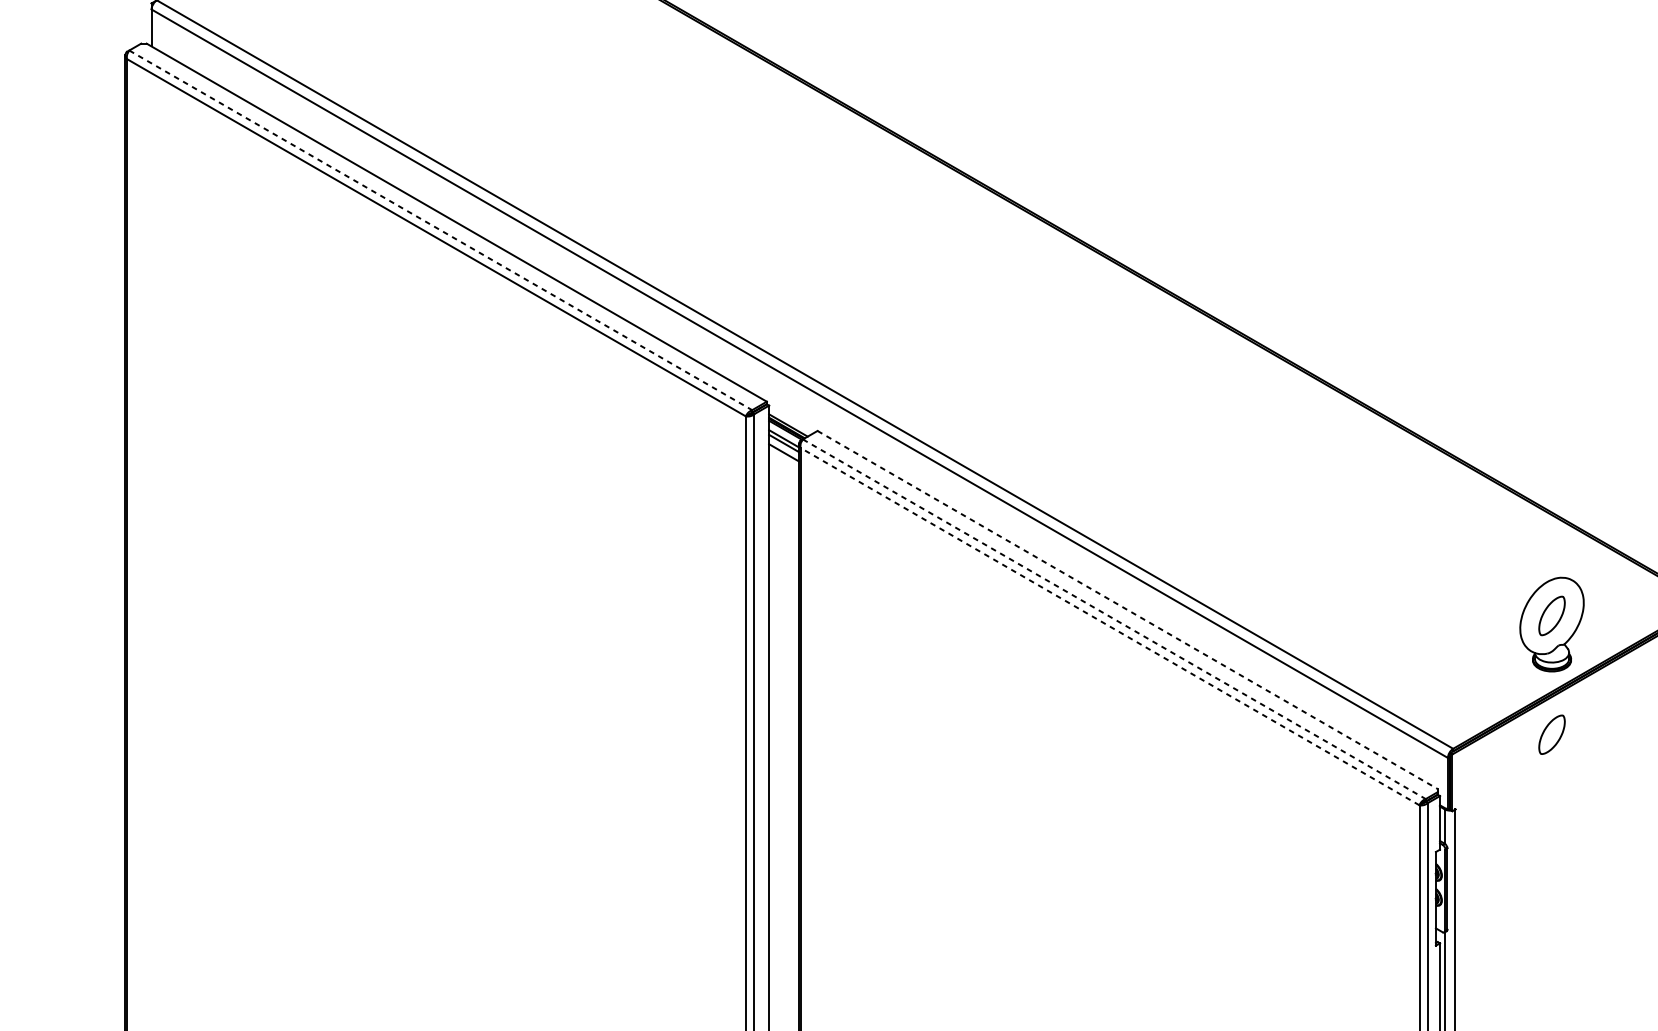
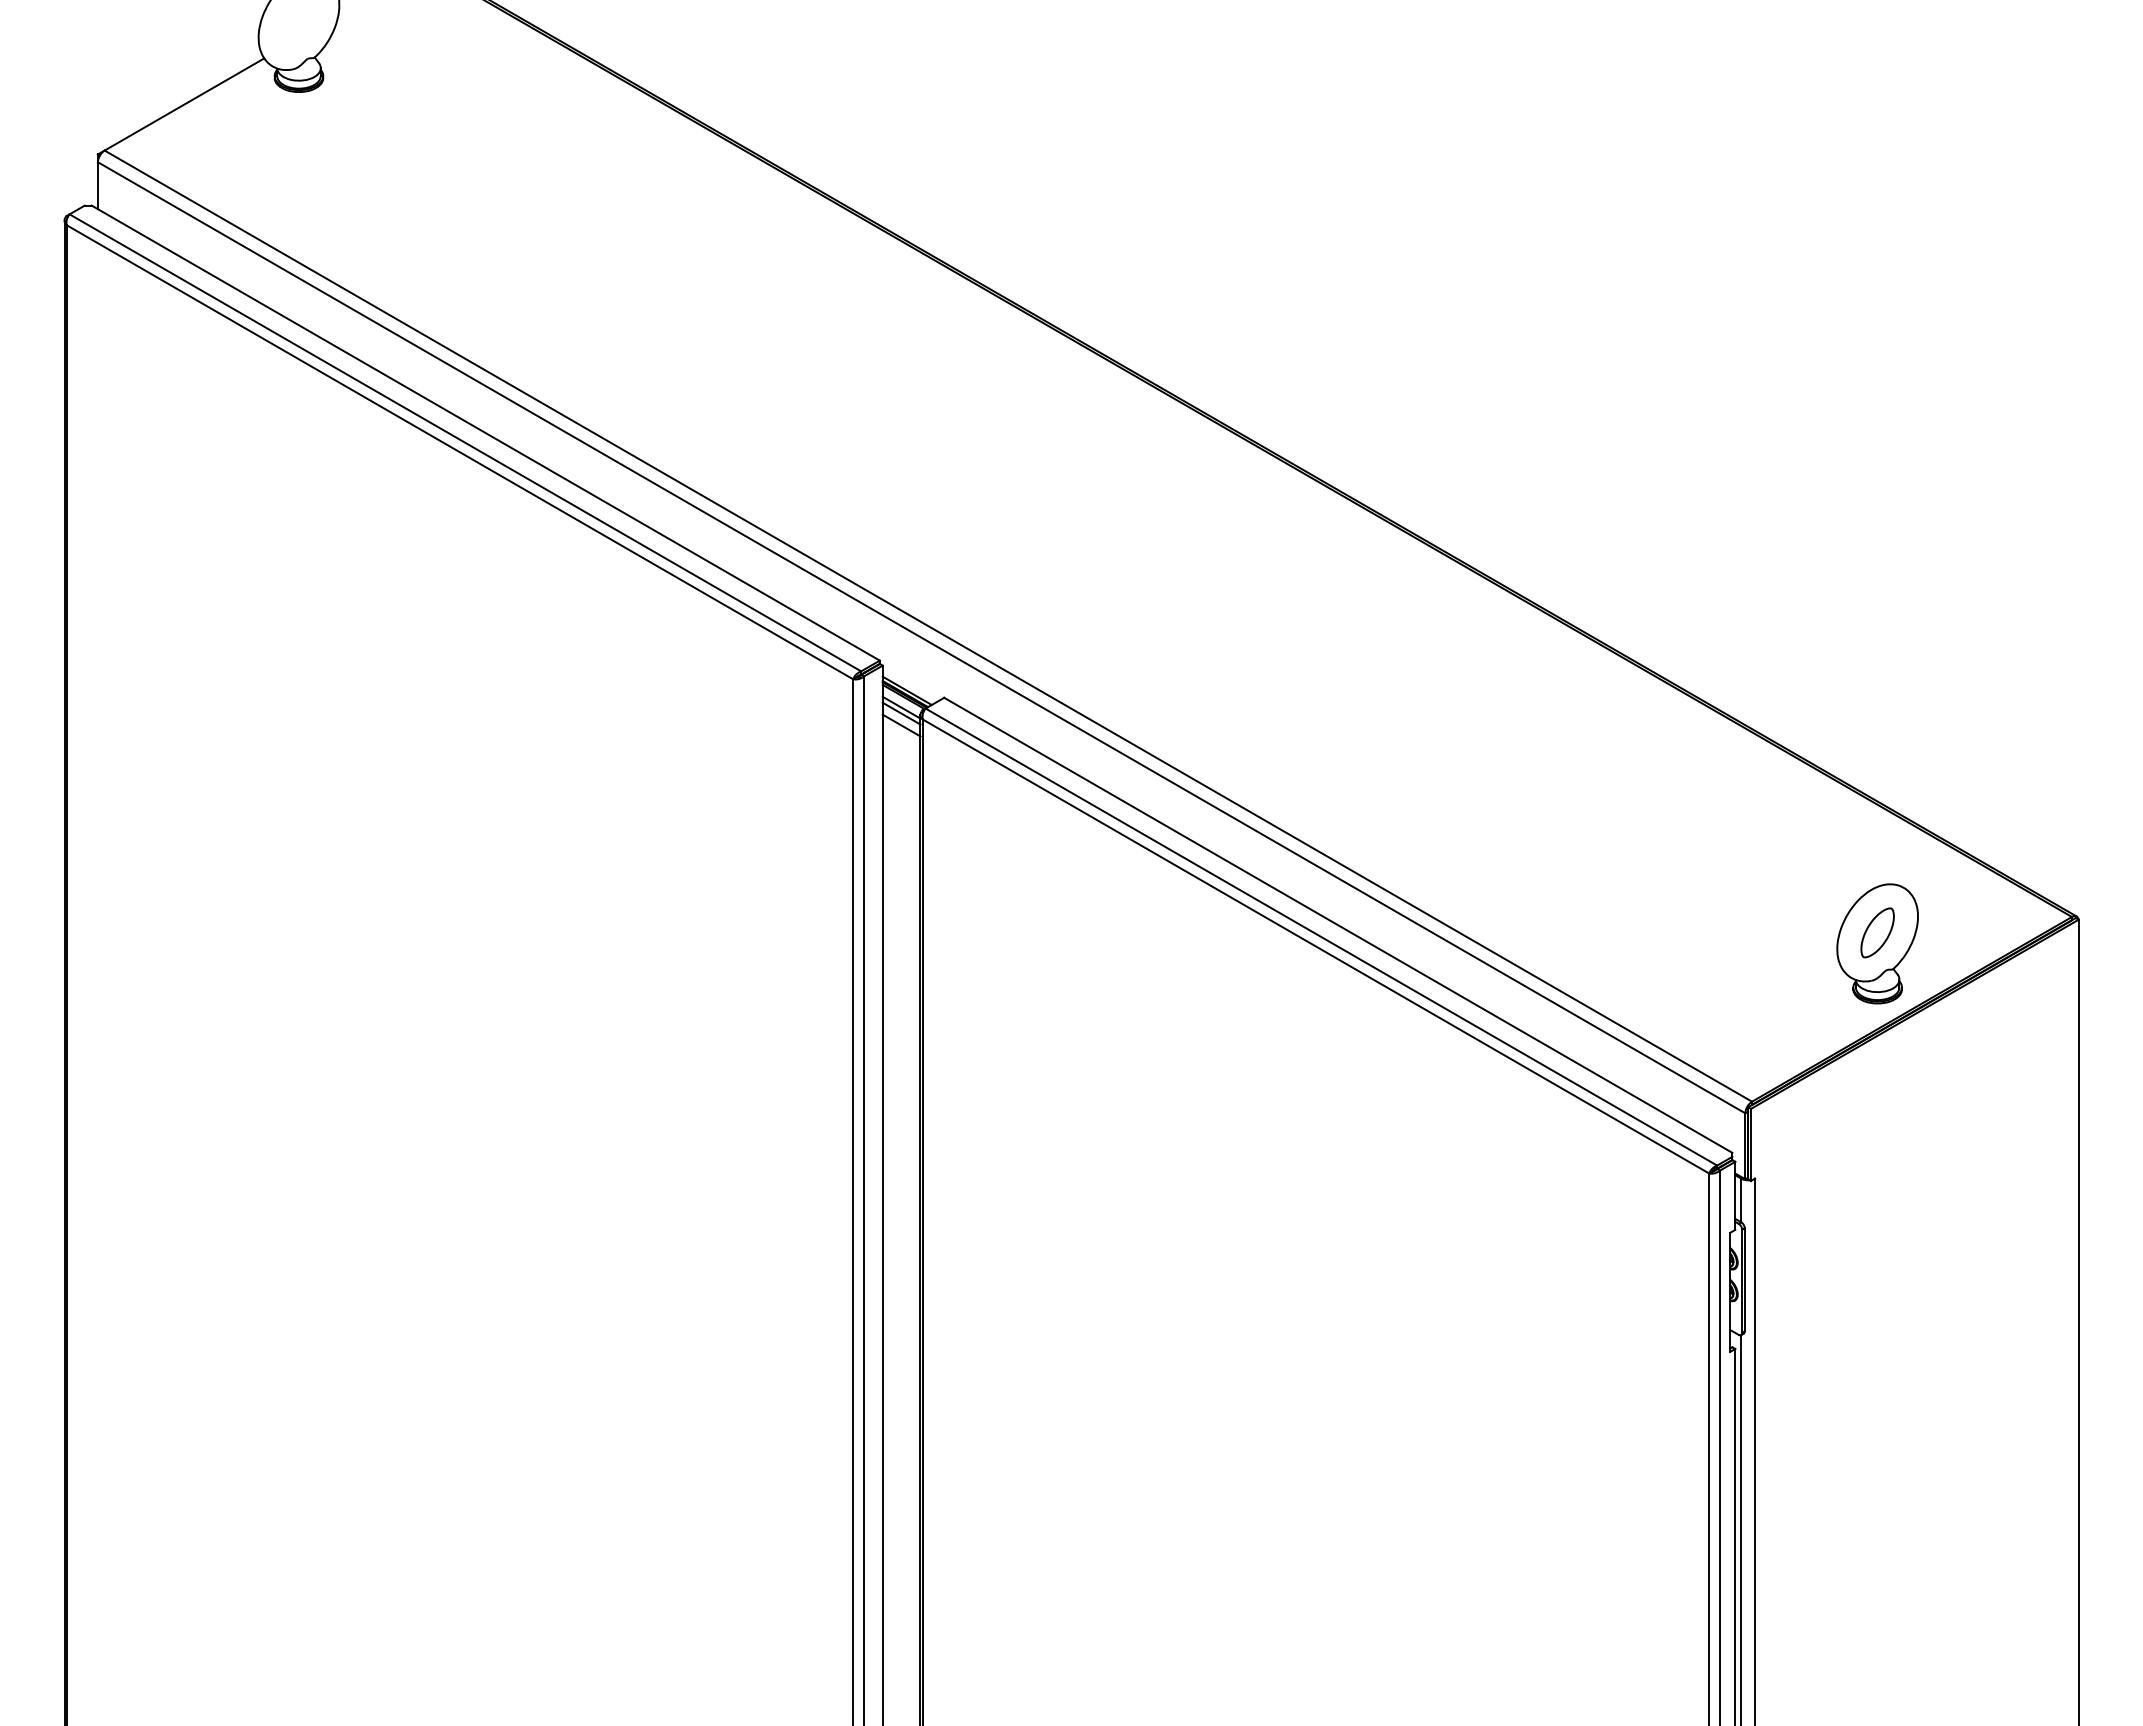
line: (440, 230) -> (465, 443), dashed -> solid
line: (1127, 610) -> (1338, 925), dashed -> solid
line: (1114, 619) -> (1321, 937), dashed -> solid
line: (1109, 626) -> (1315, 946), dashed -> solid
part: (1551, 734) -> (1877, 1083), removed

